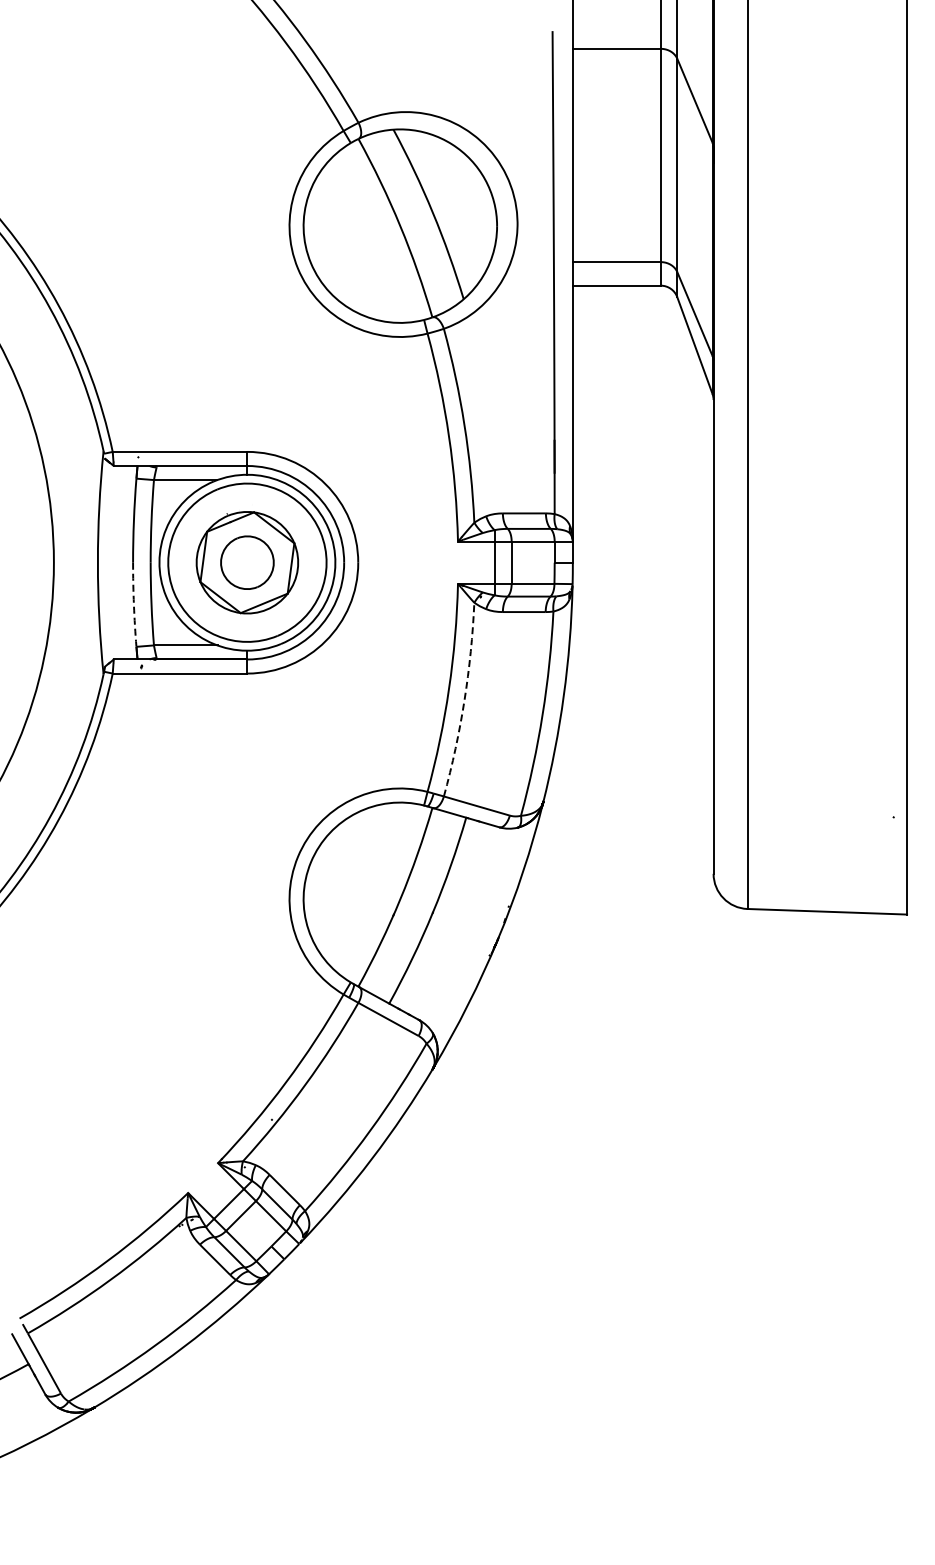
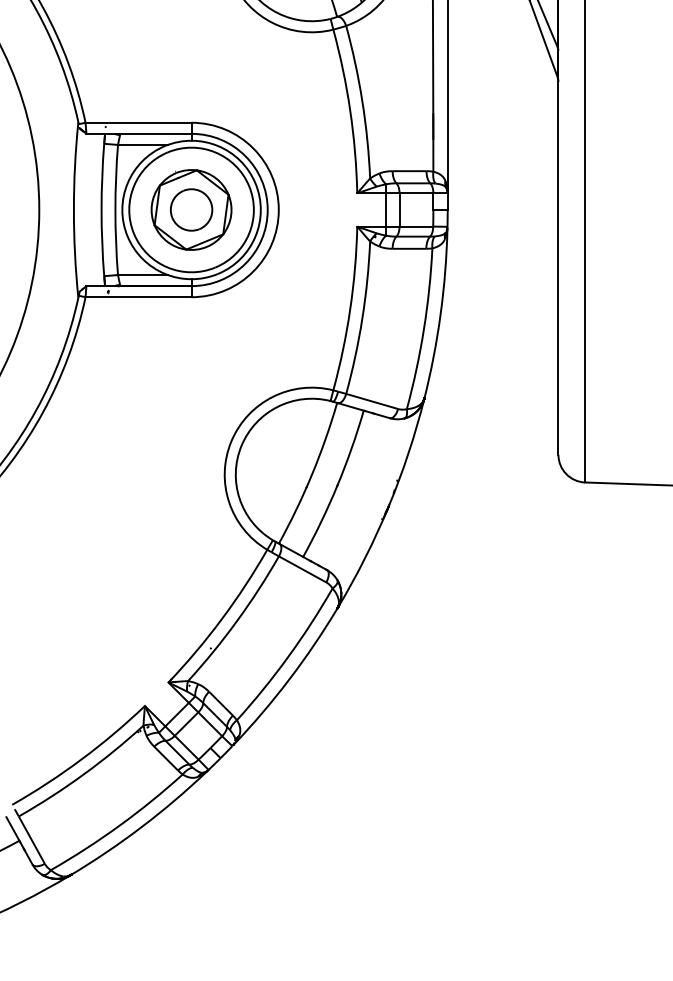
arc: (133, 604) -> (101, 242), dashed -> solid
arc: (464, 700) -> (362, 318), dashed -> solid

